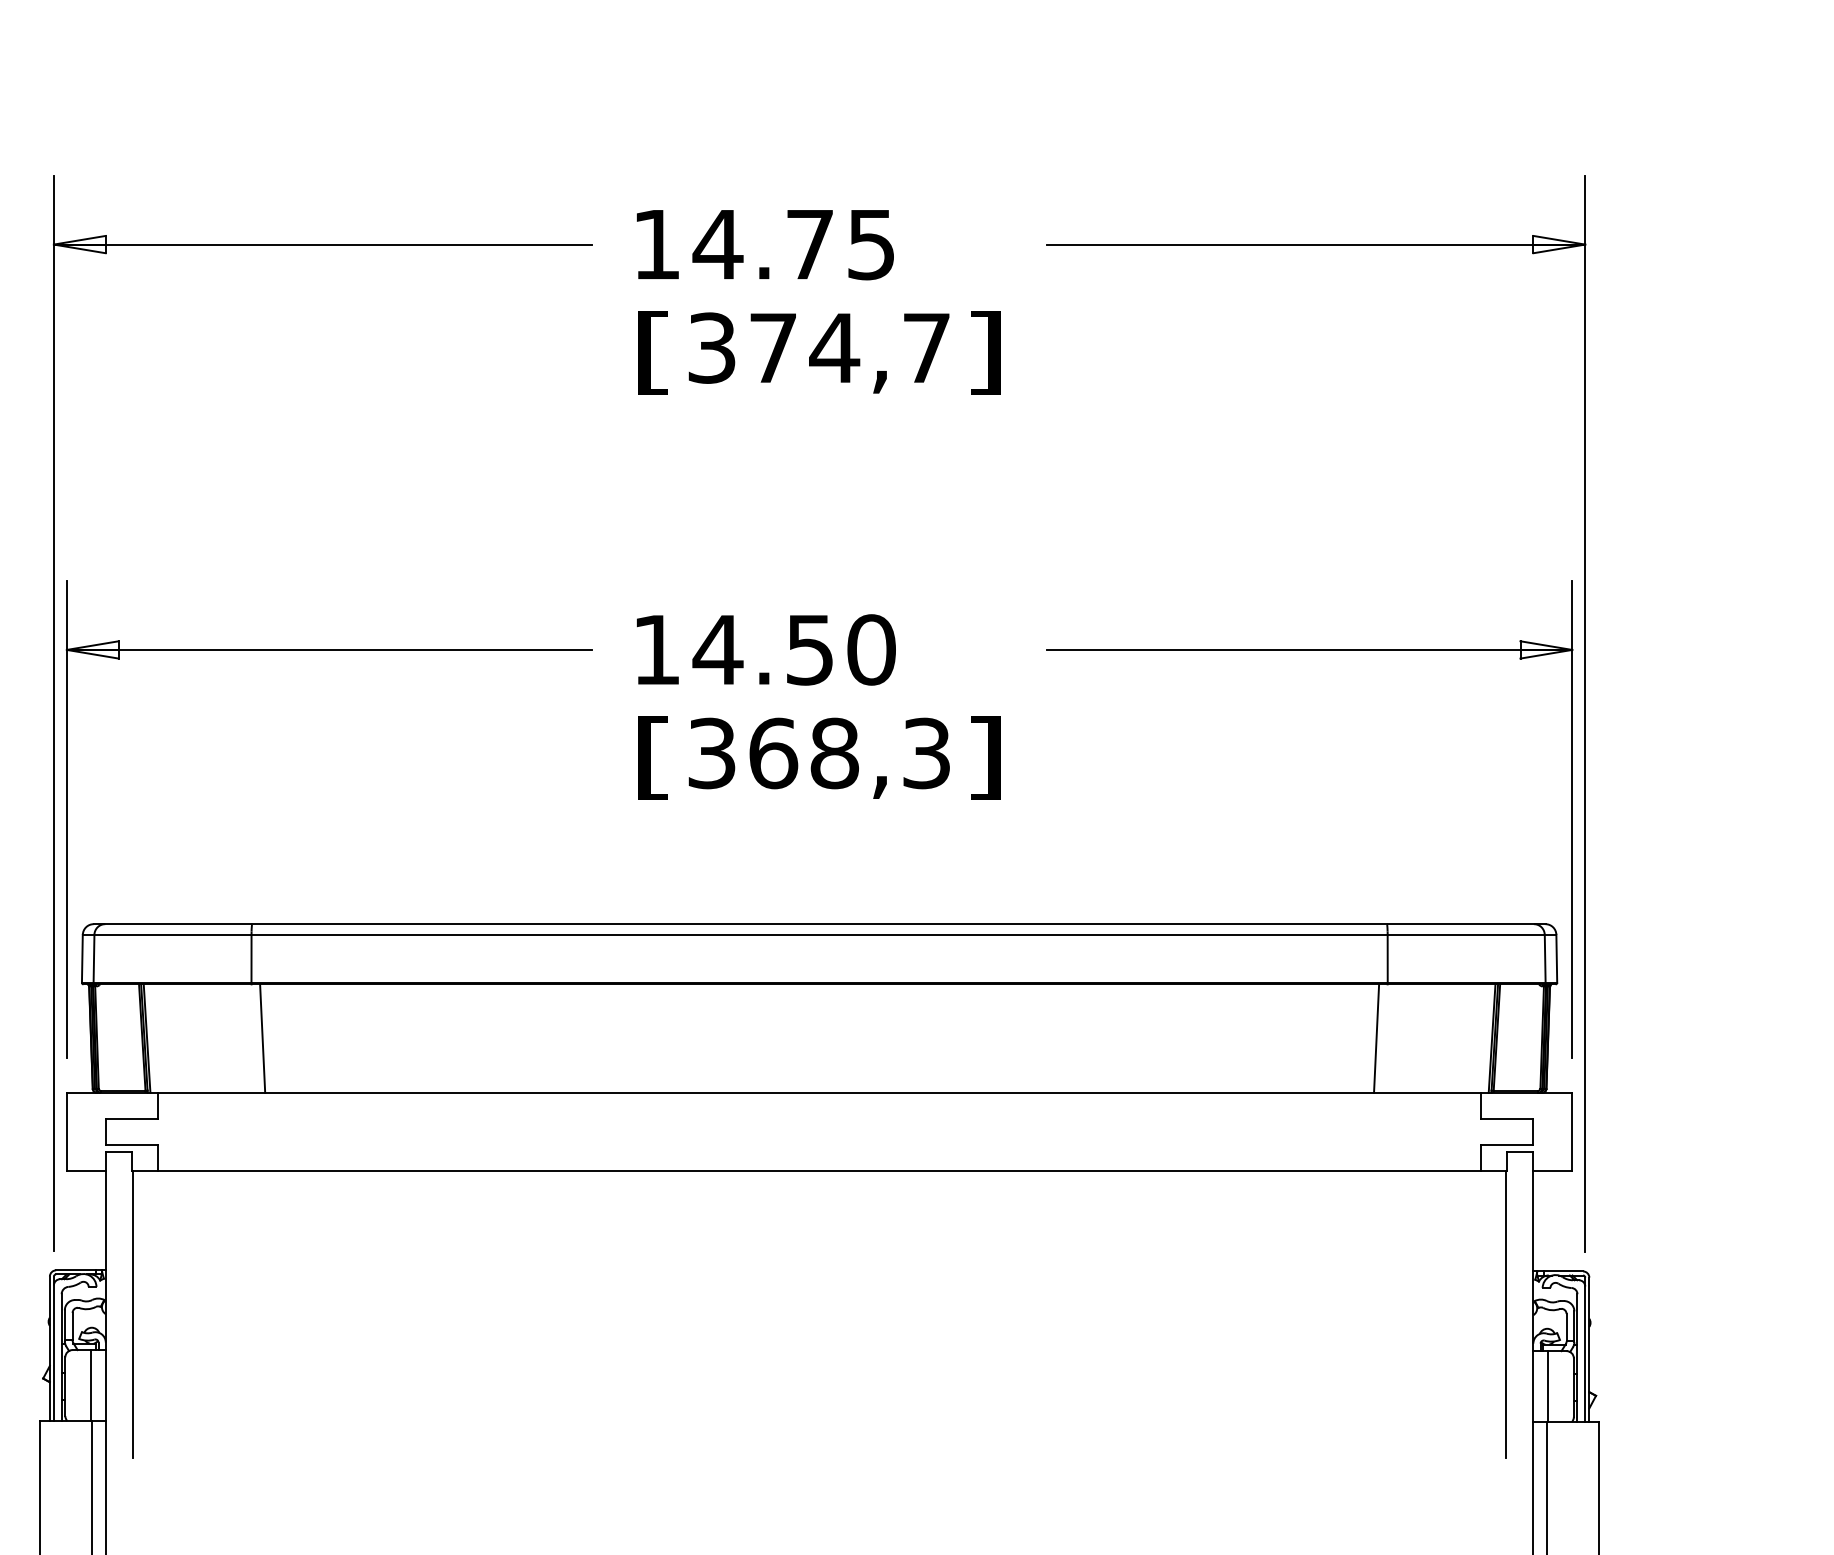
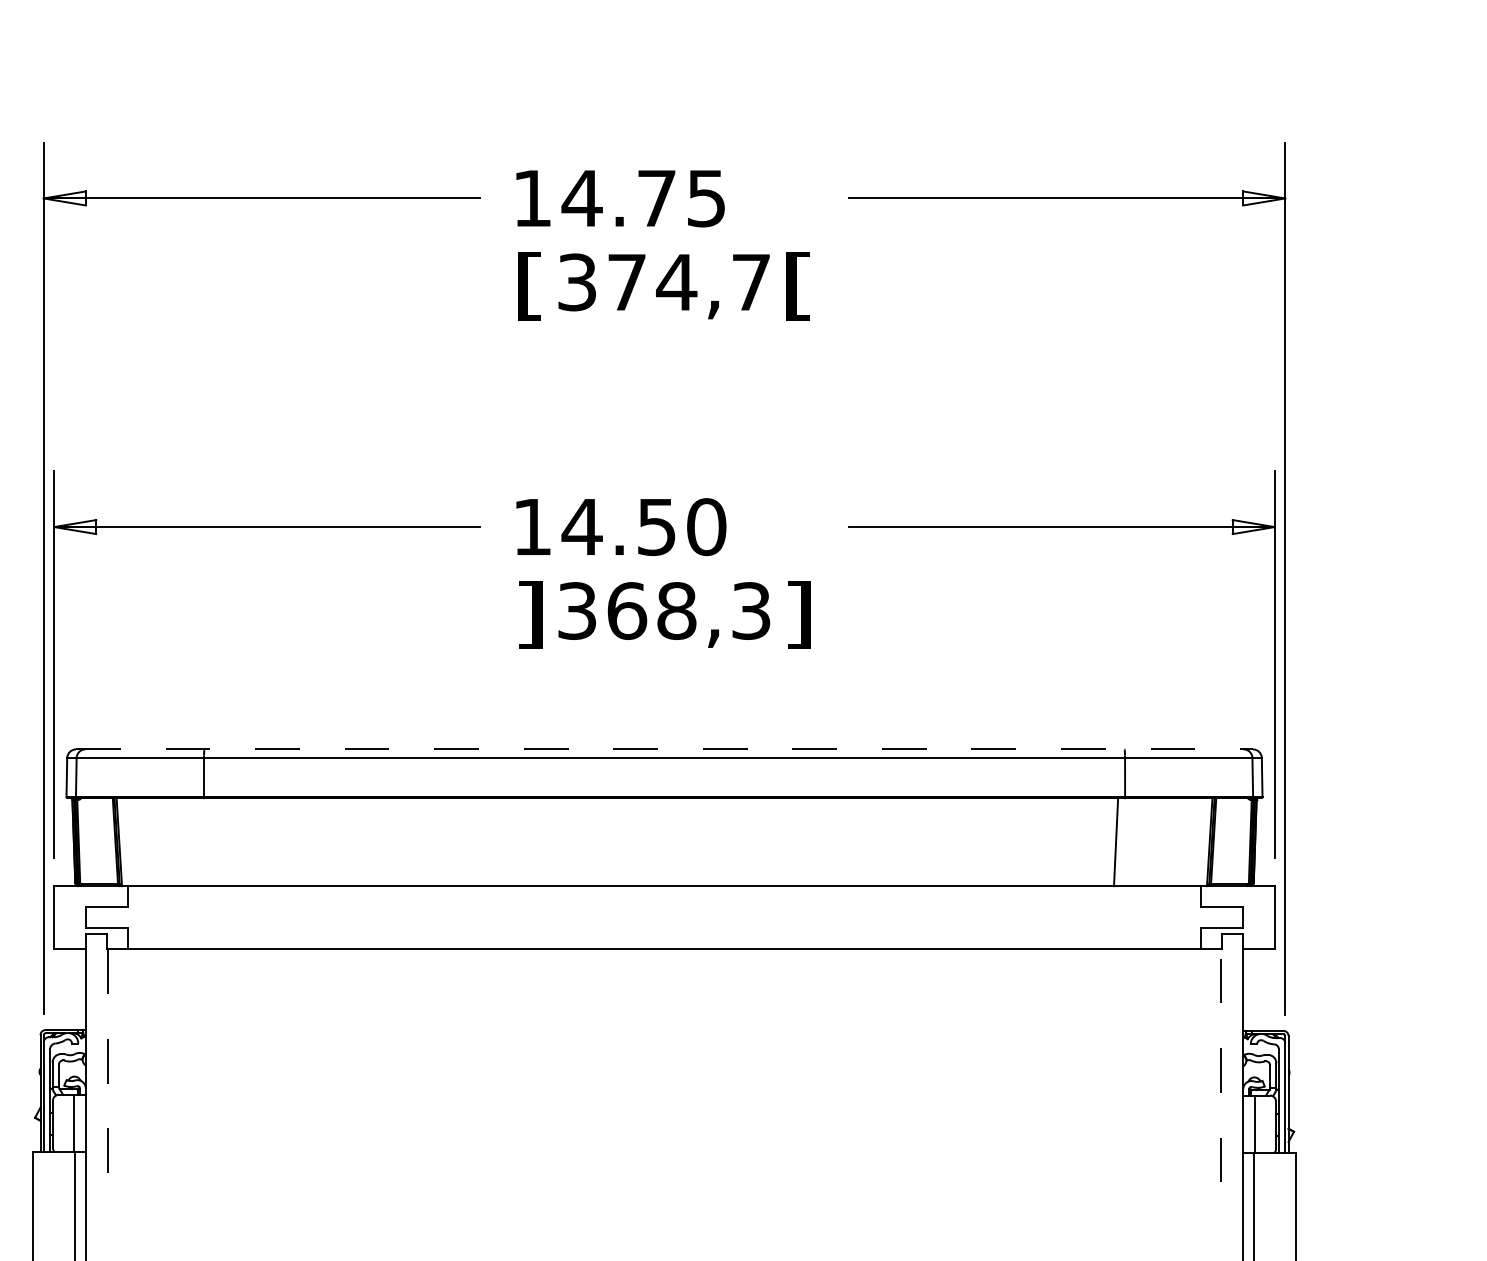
text: (985, 352) -> (799, 285), ] -> [
text: (653, 757) -> (529, 614), [ -> ]
line: (819, 924) -> (664, 749), solid -> dashed
line: (262, 1038) -> (212, 842), removed
line: (132, 1314) -> (107, 1065), solid -> dashed
line: (1506, 1314) -> (1221, 1065), solid -> dashed

